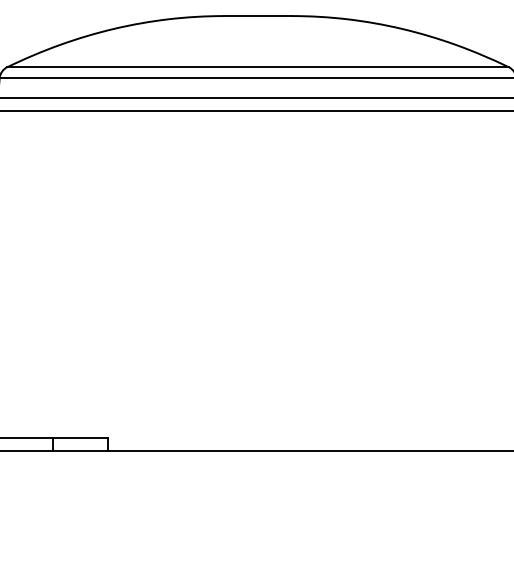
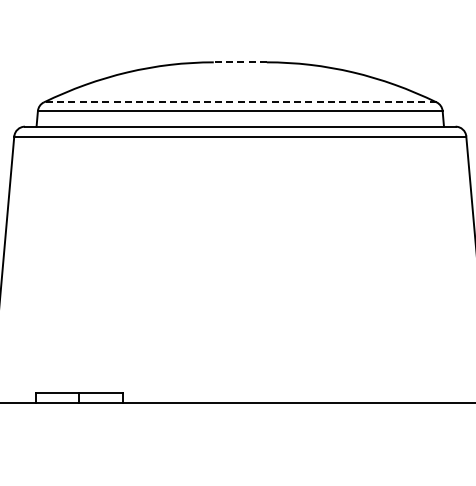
line: (258, 16) -> (240, 62), solid -> dashed
line: (257, 67) -> (239, 102), solid -> dashed

